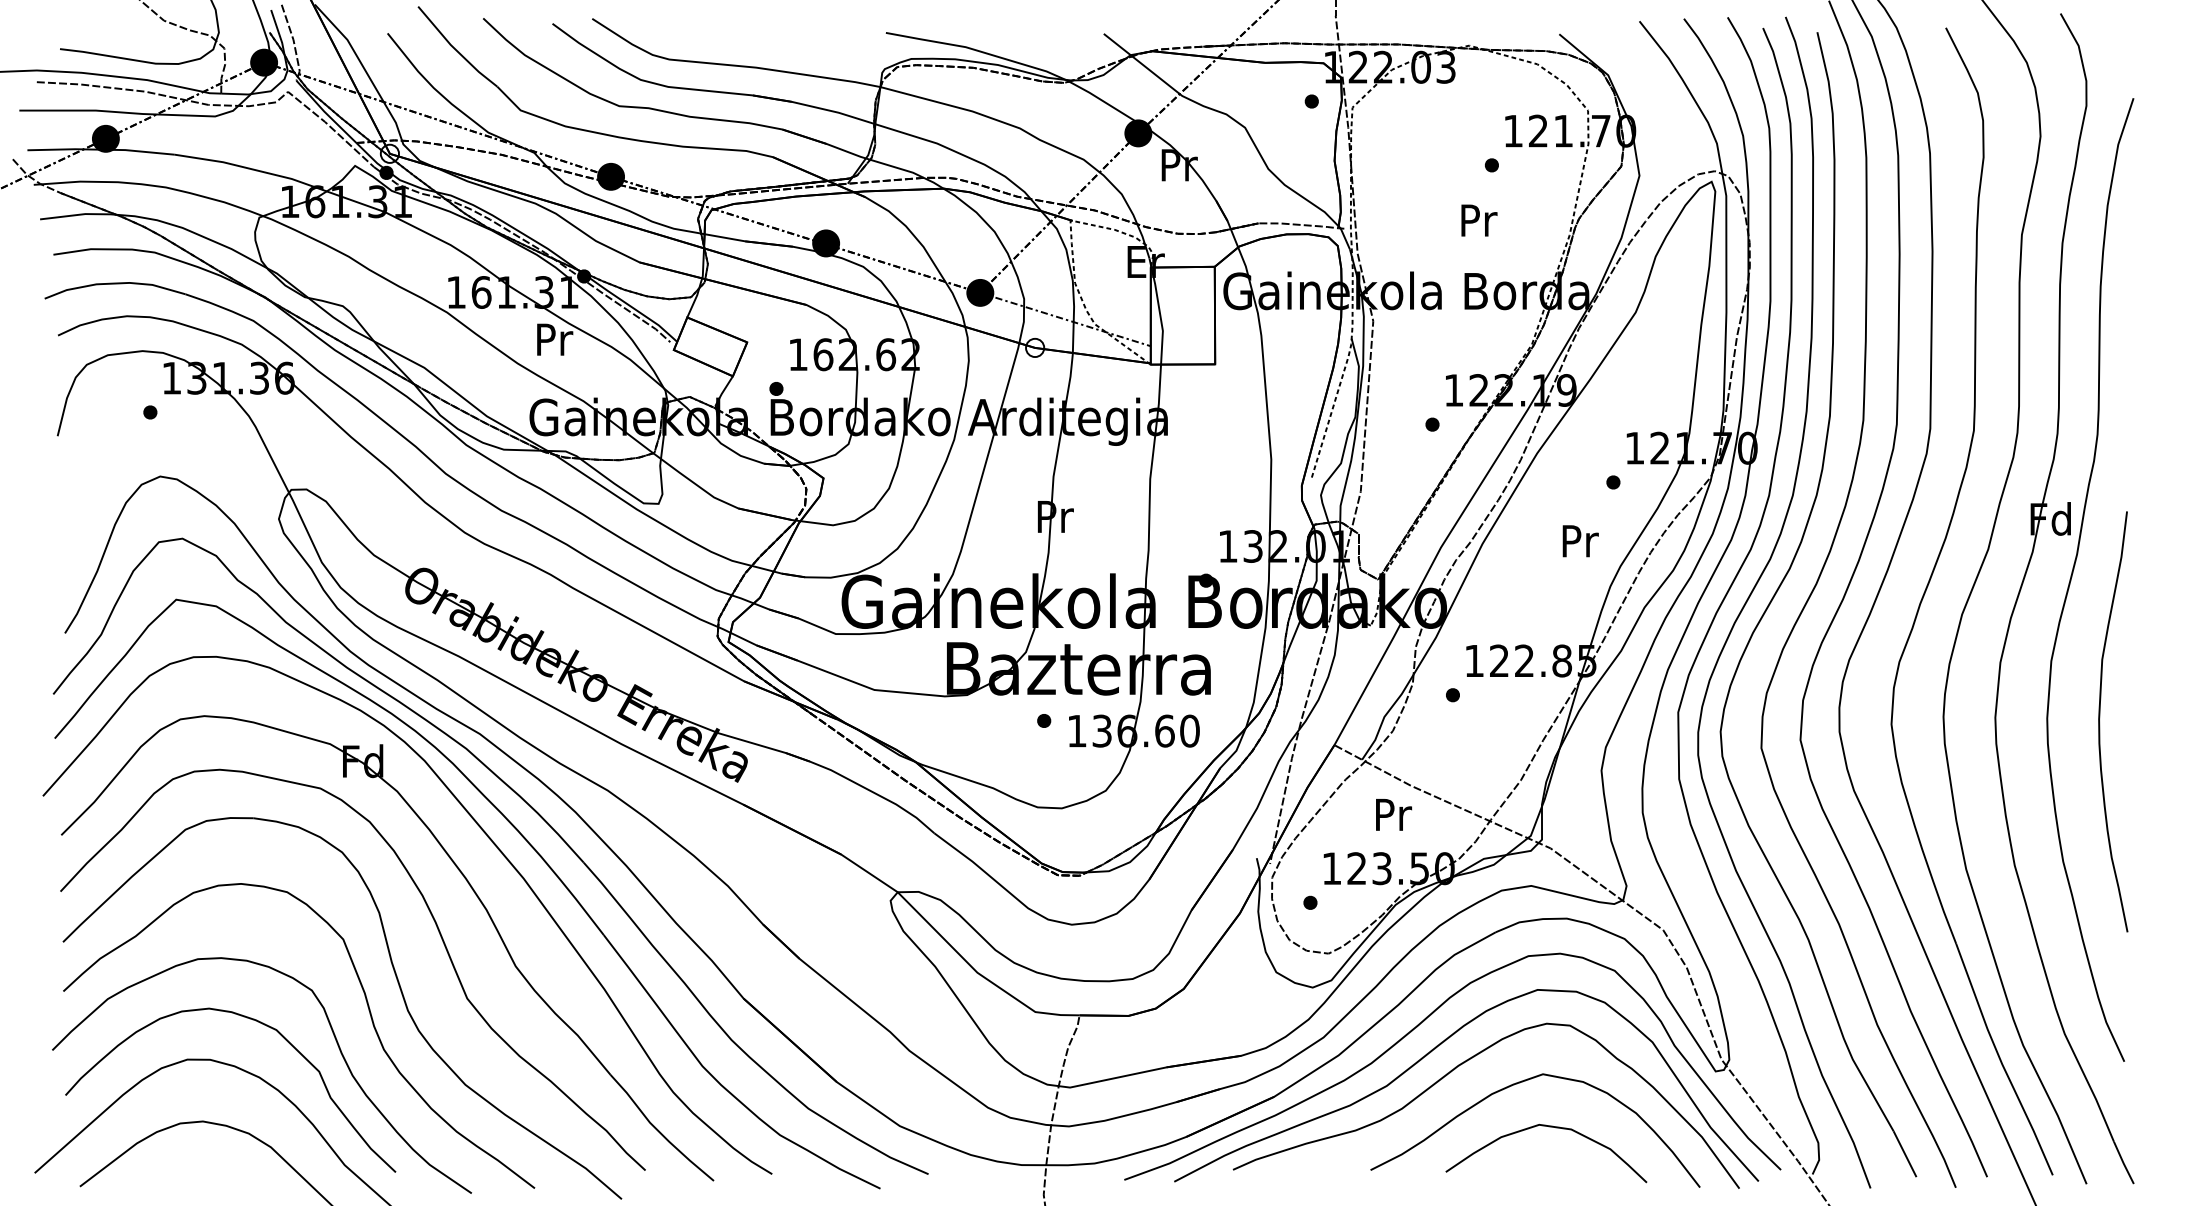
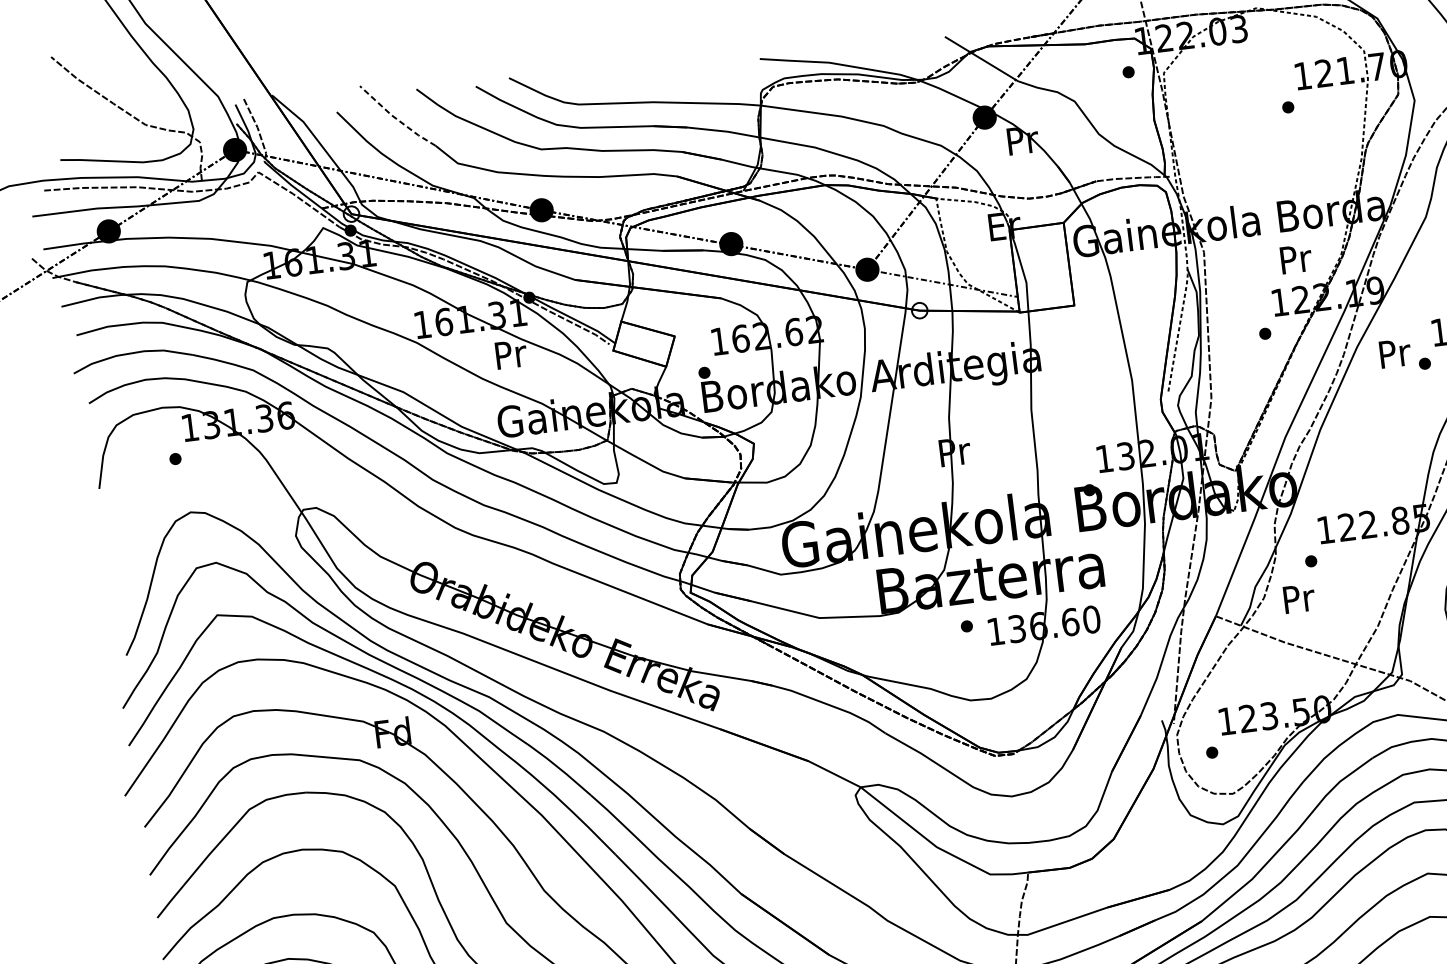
line: (454, 48) -> (395, 117), solid -> dashed
text: (1479, 220) -> (1296, 259), moved
text: (1580, 541) -> (1395, 353), moved
text: (1394, 814) -> (1299, 598), moved

